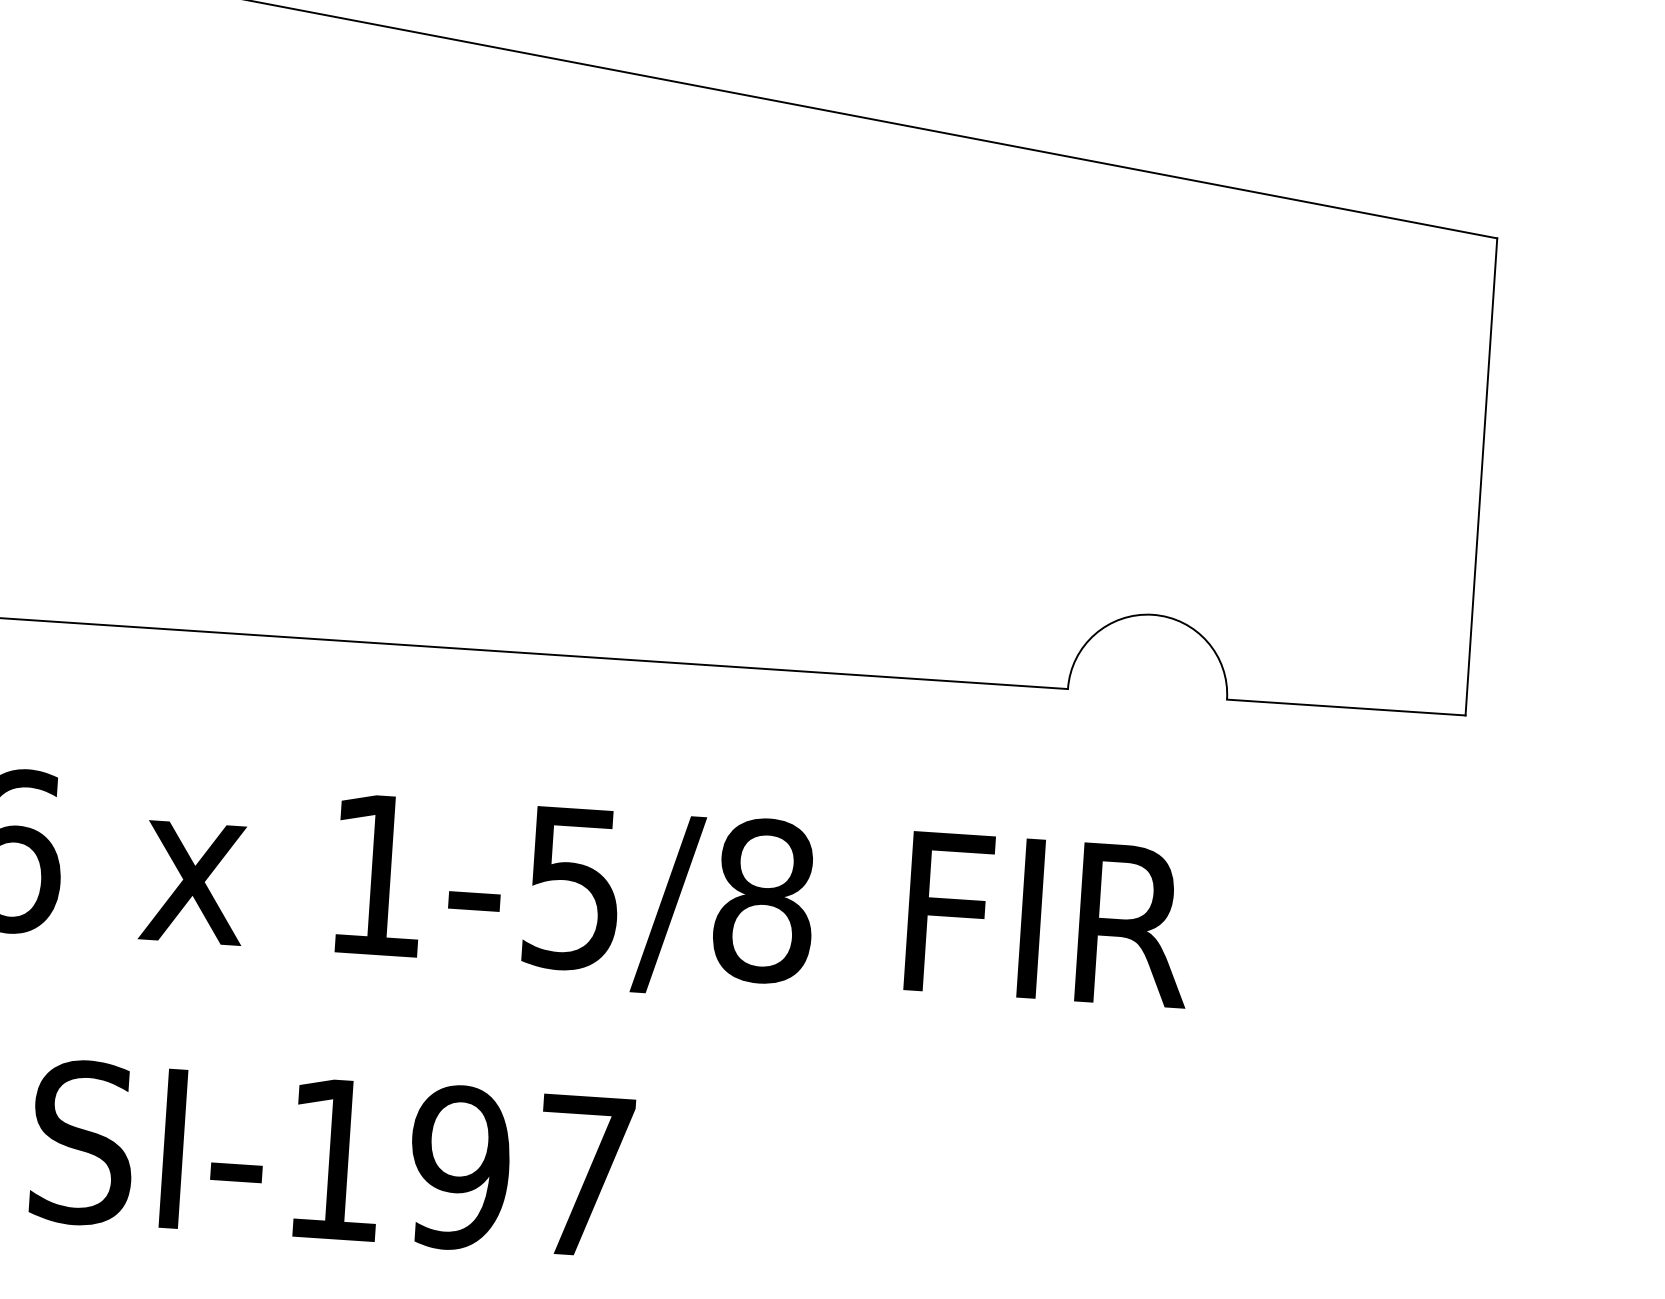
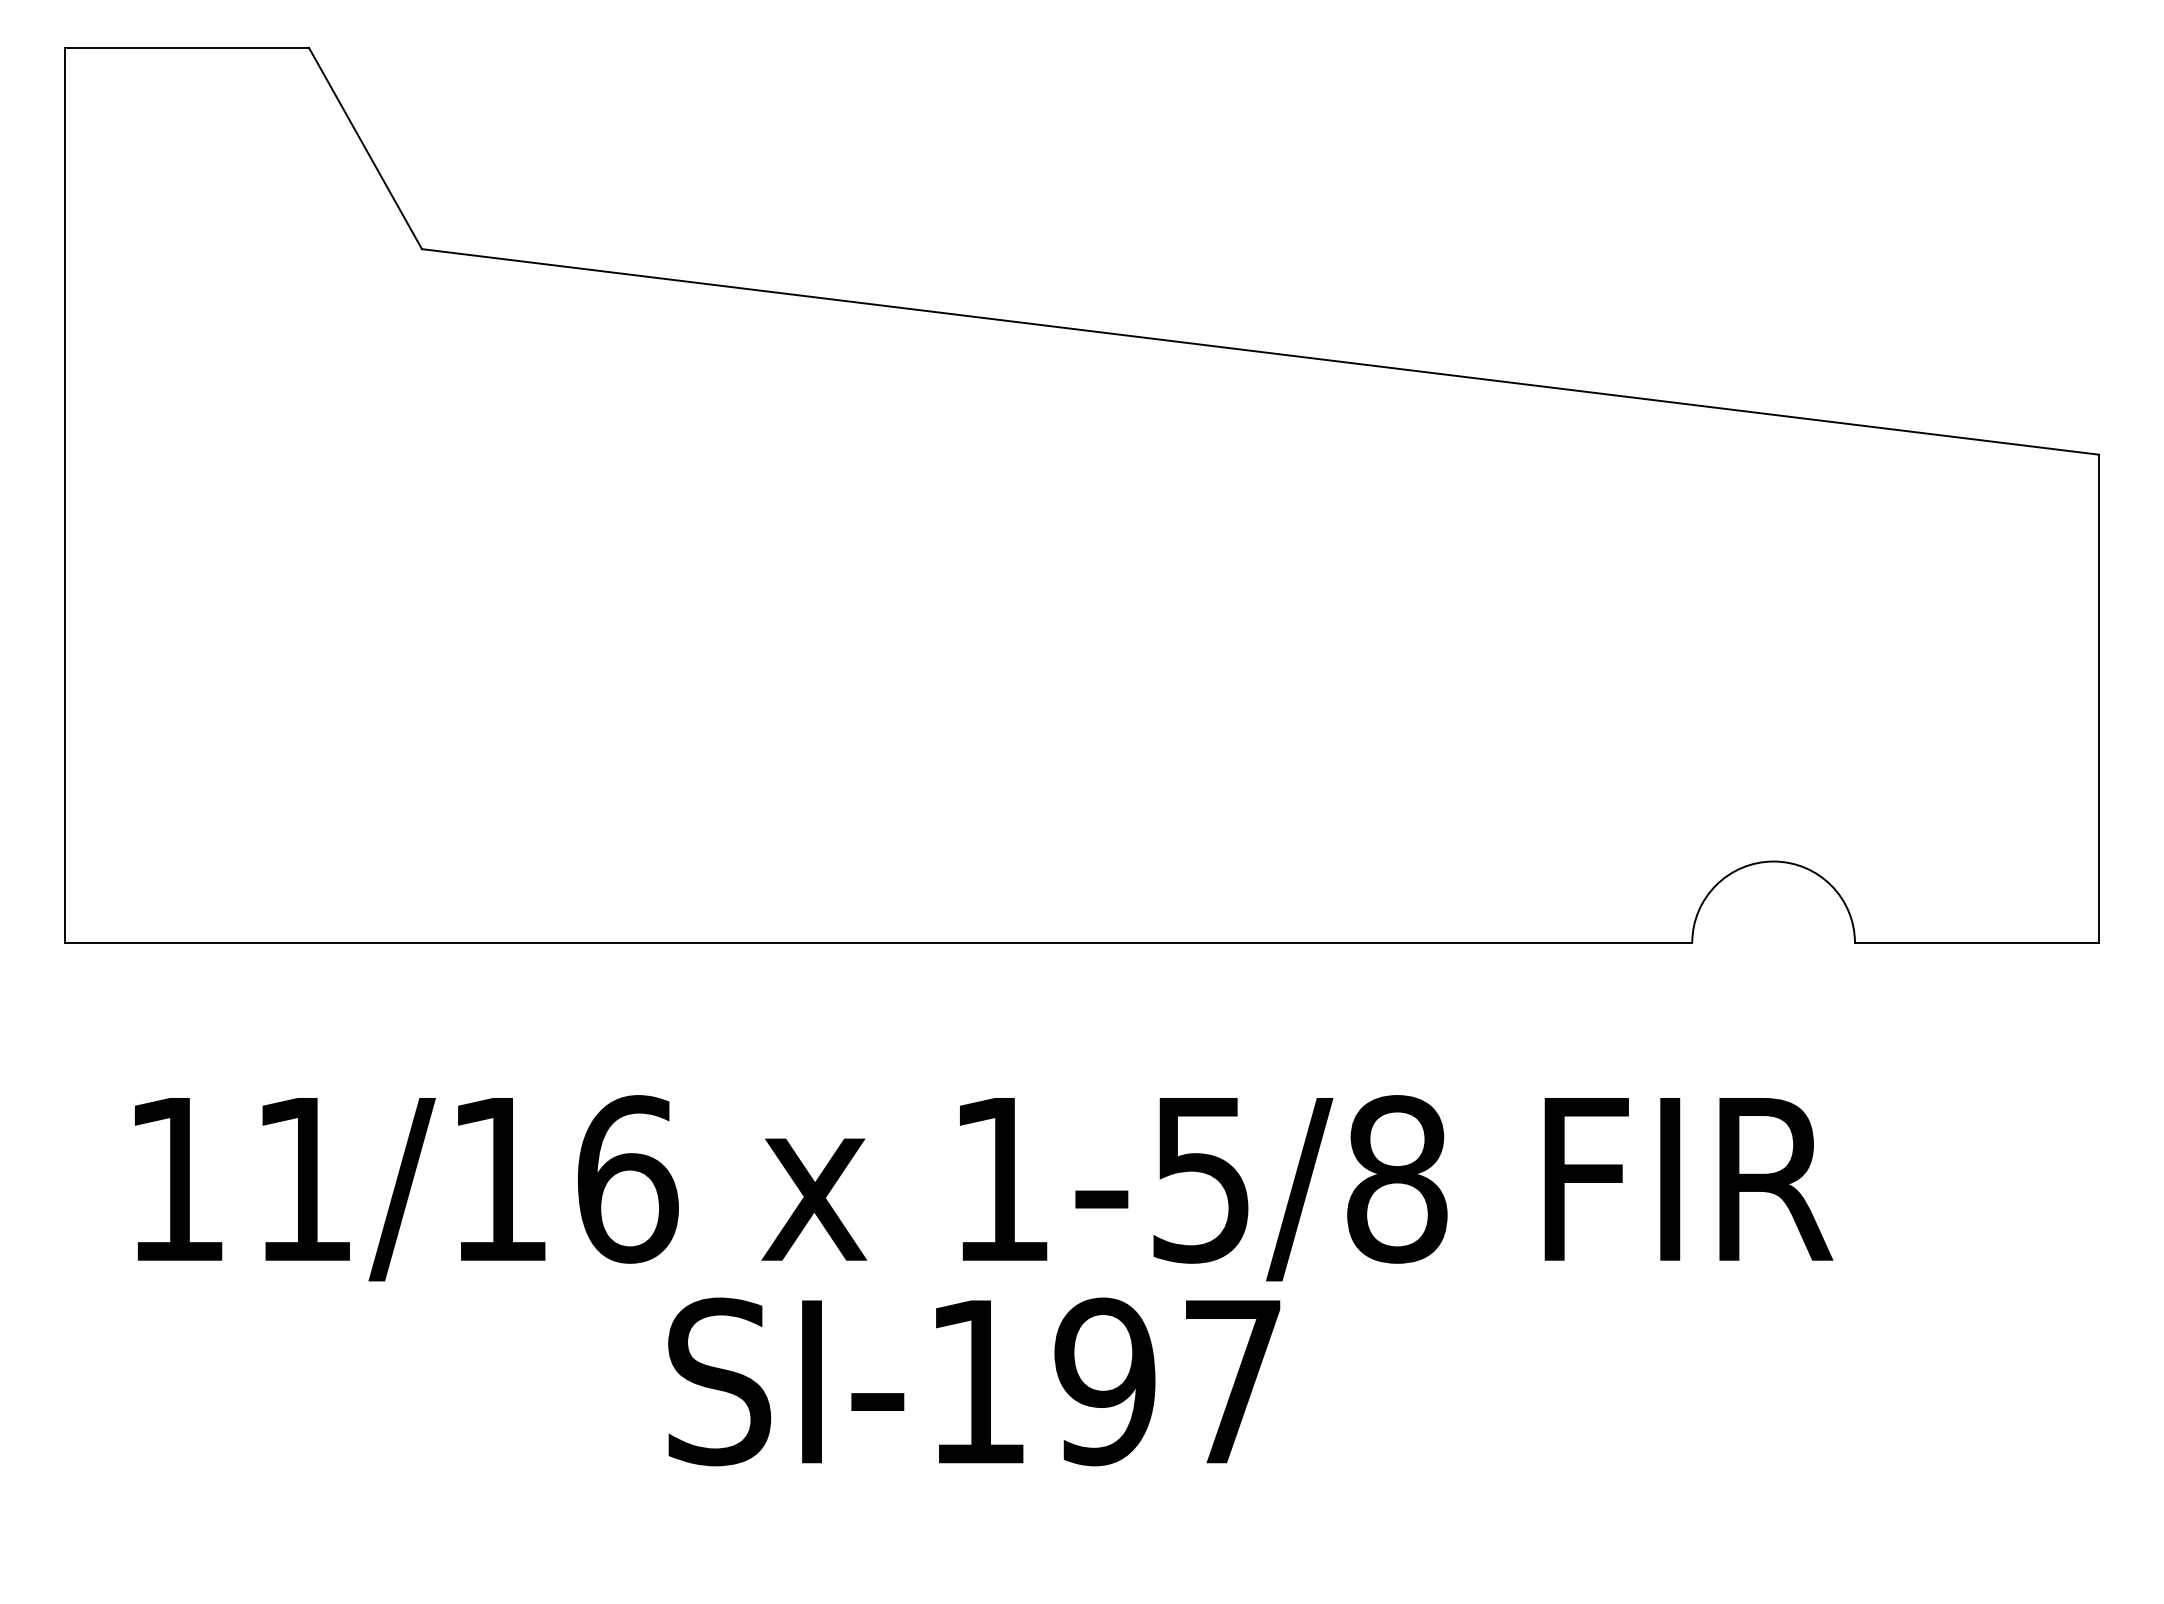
text: (332, 1159) -> (974, 1381), moved

